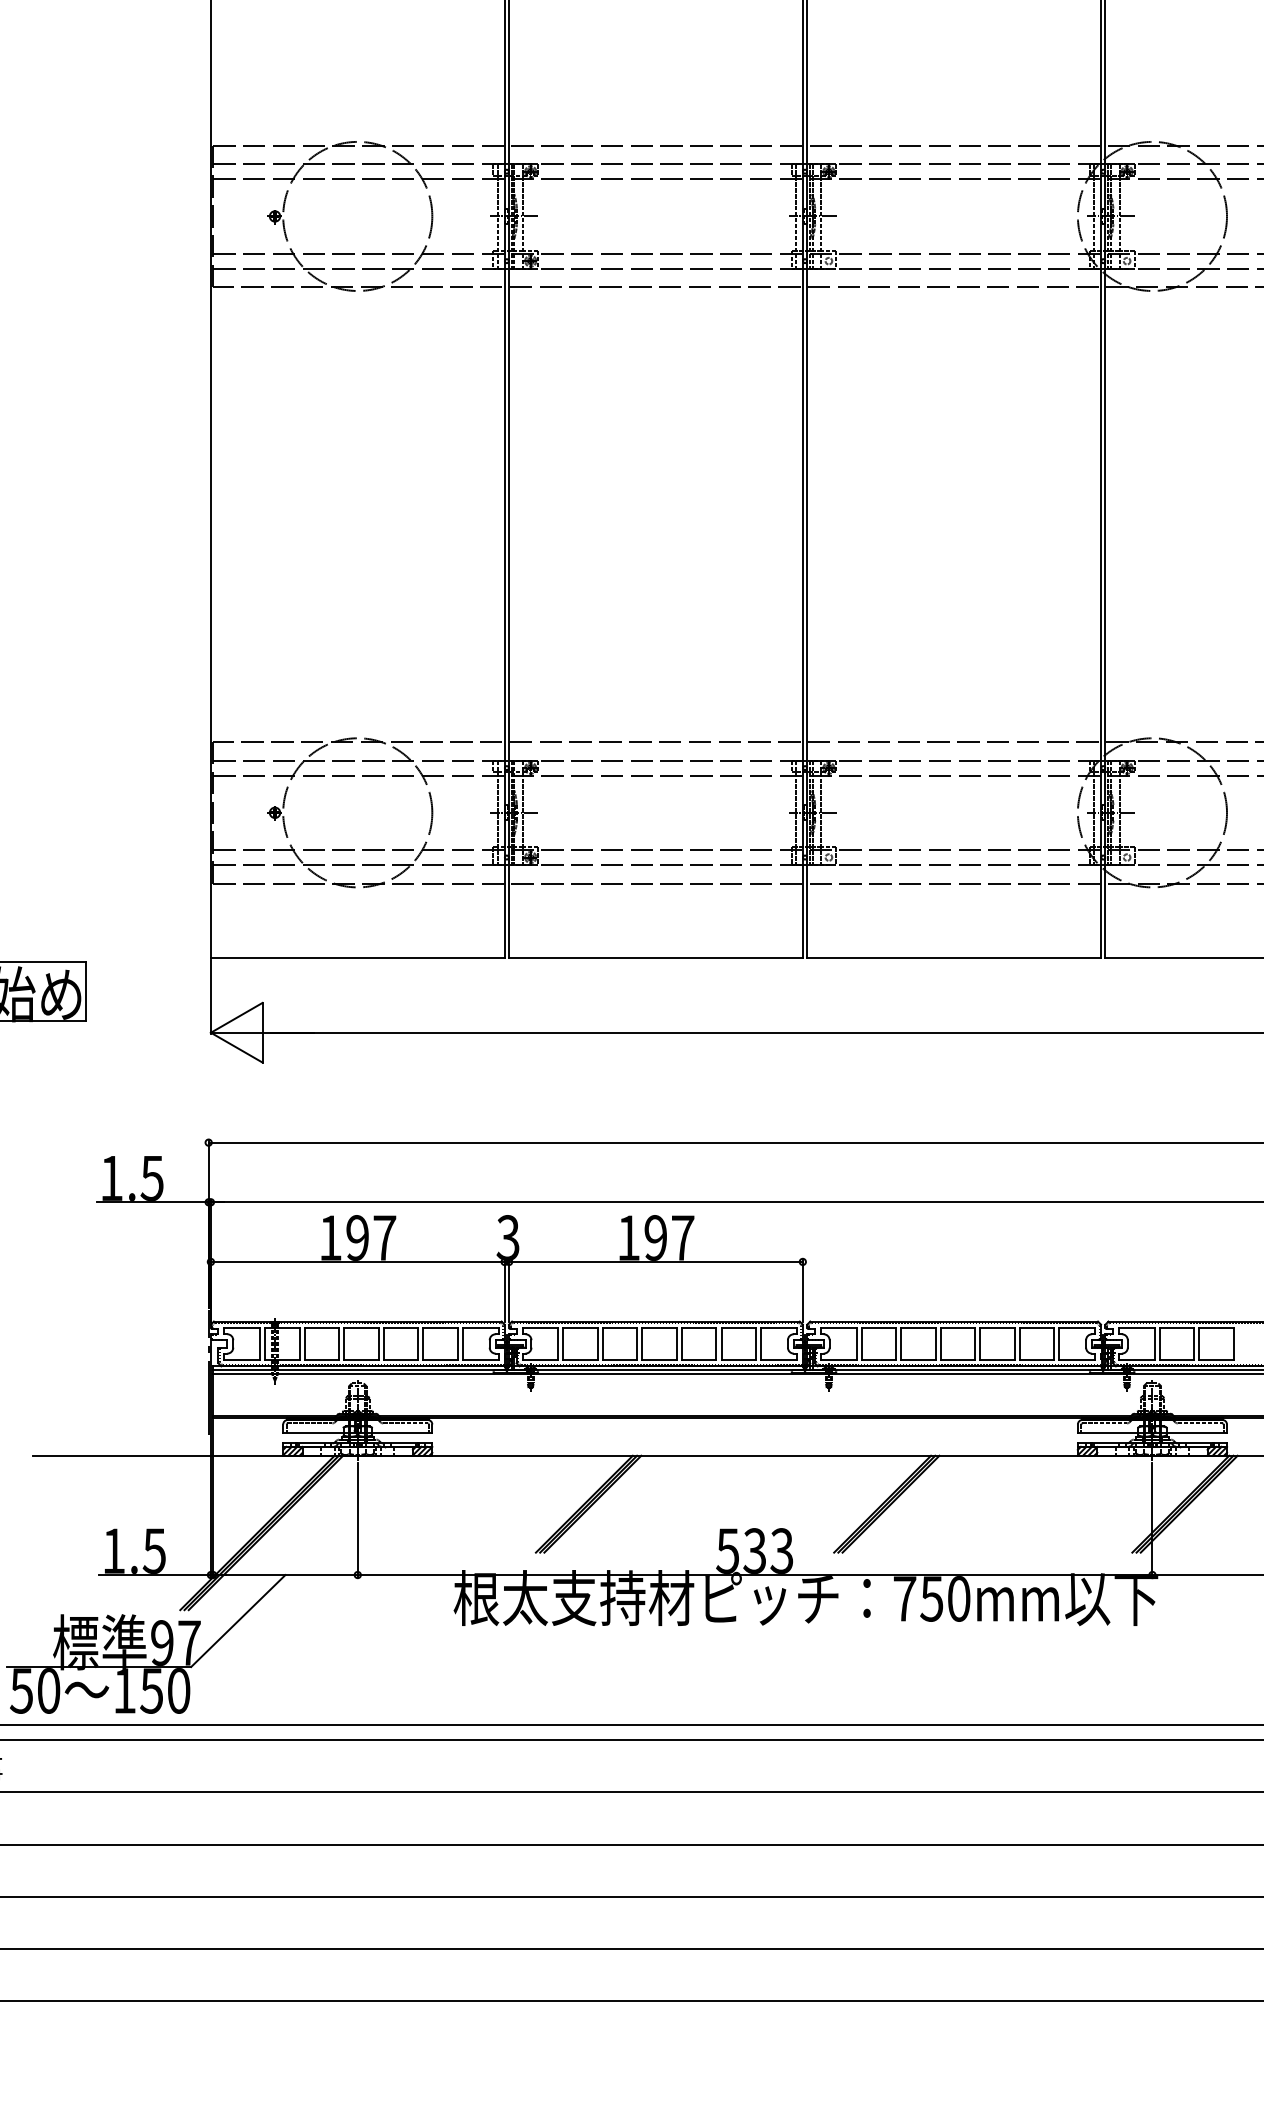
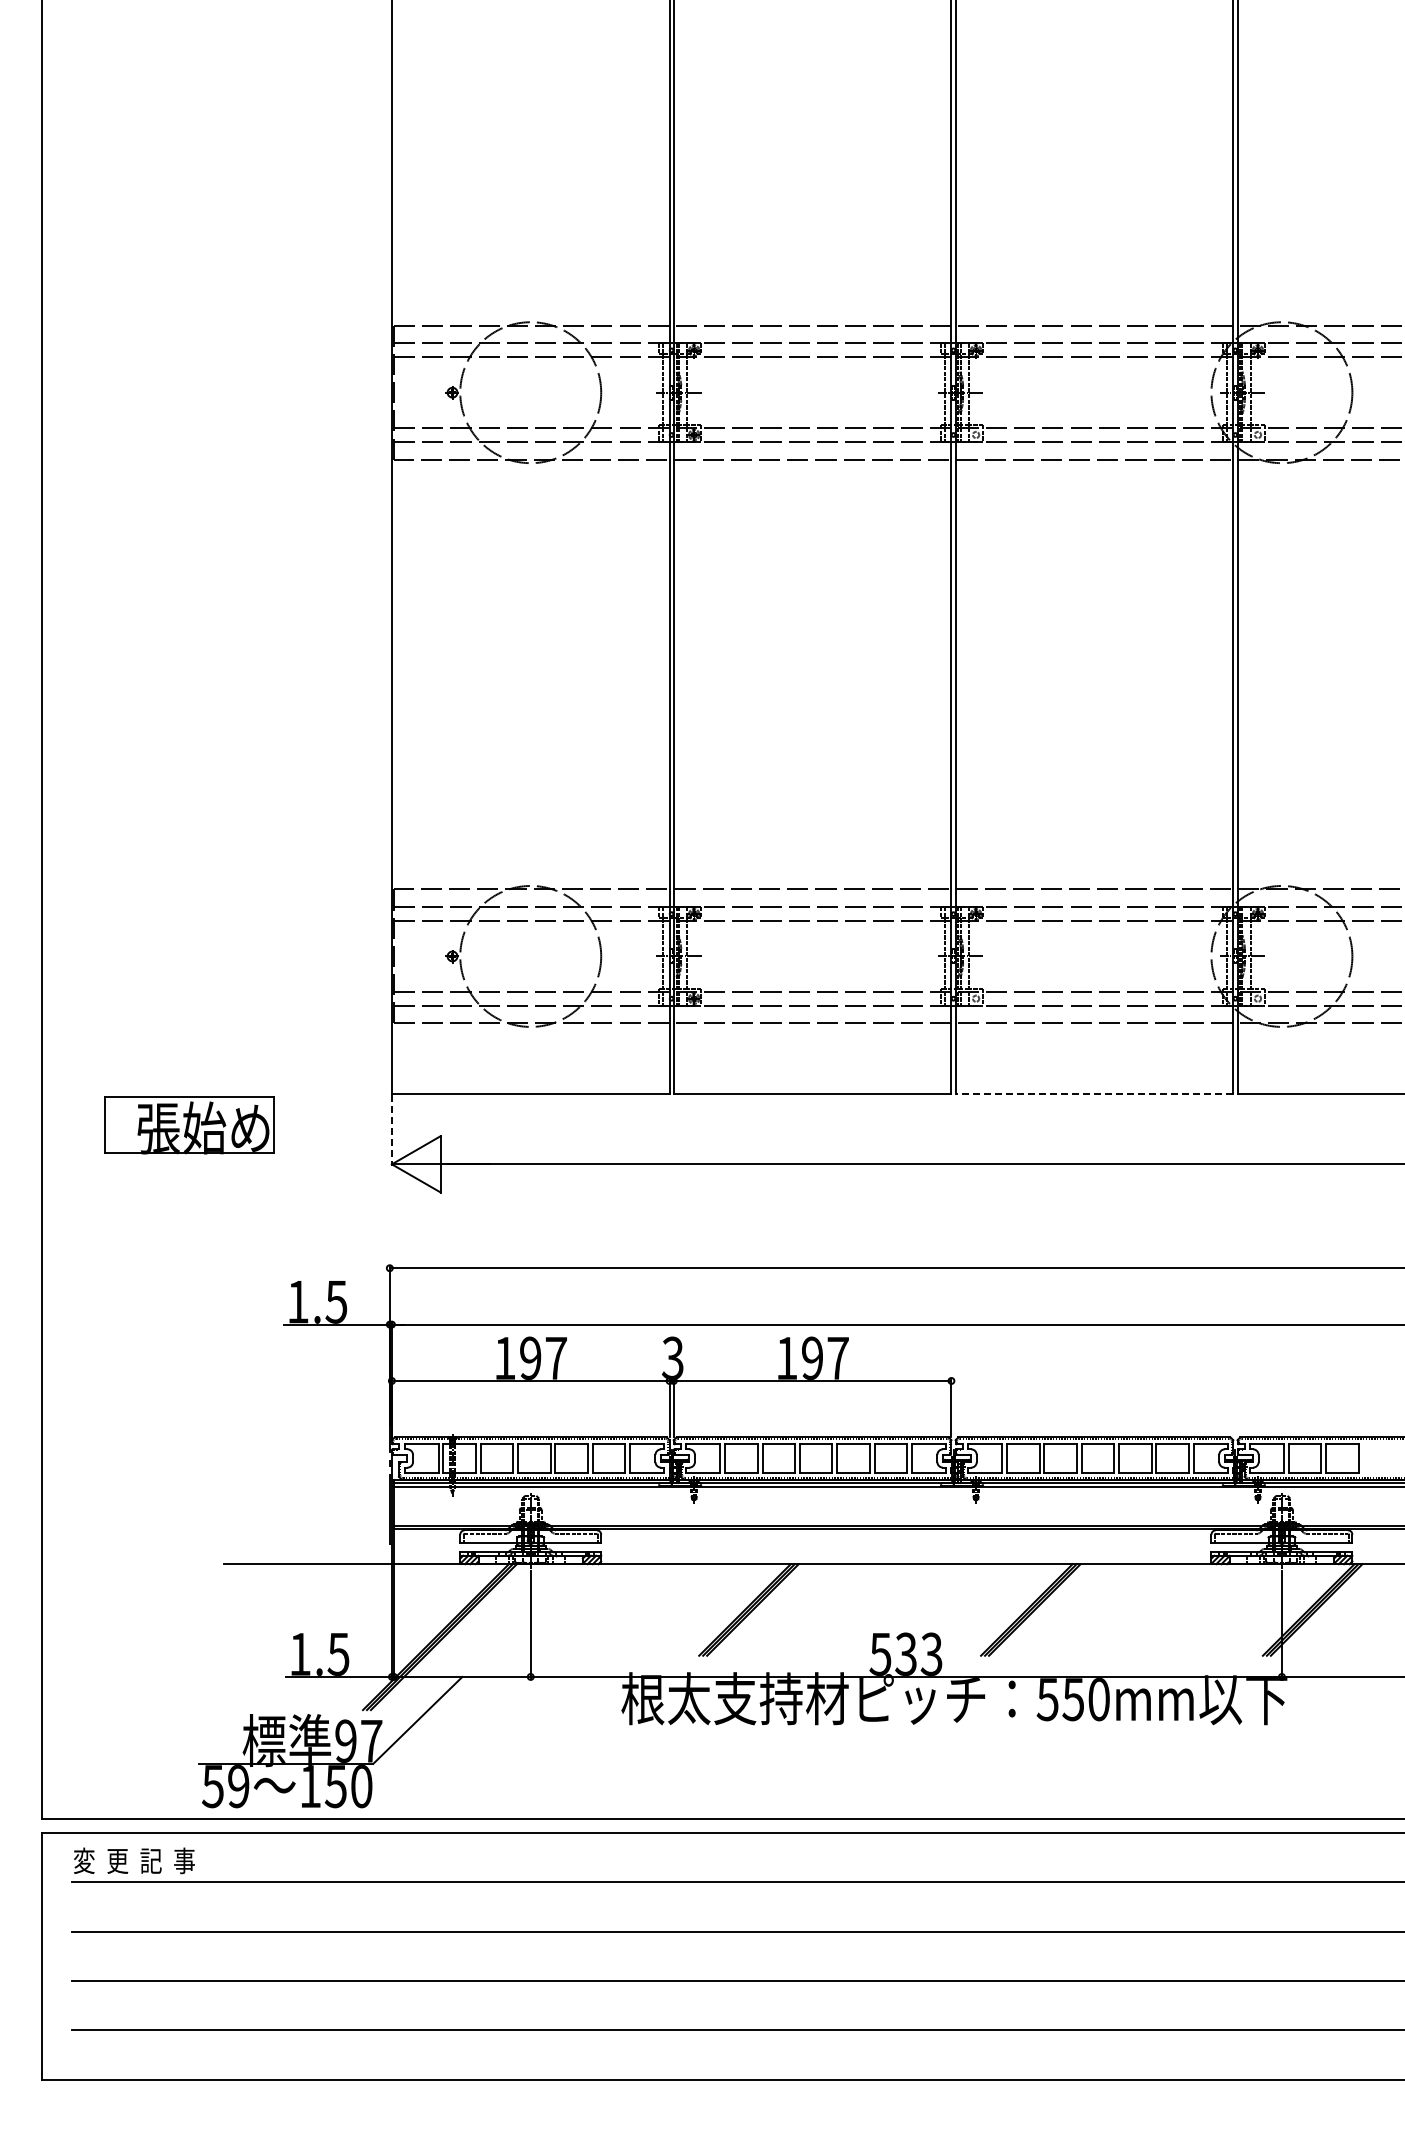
line: (954, 957) -> (1094, 1093), solid -> dashed
line: (210, 998) -> (391, 1131), solid -> dashed
text: (904, 1598) -> (1047, 1699), 750mm -> 550mm
text: (48, 1690) -> (238, 1786), 50 -> 59

